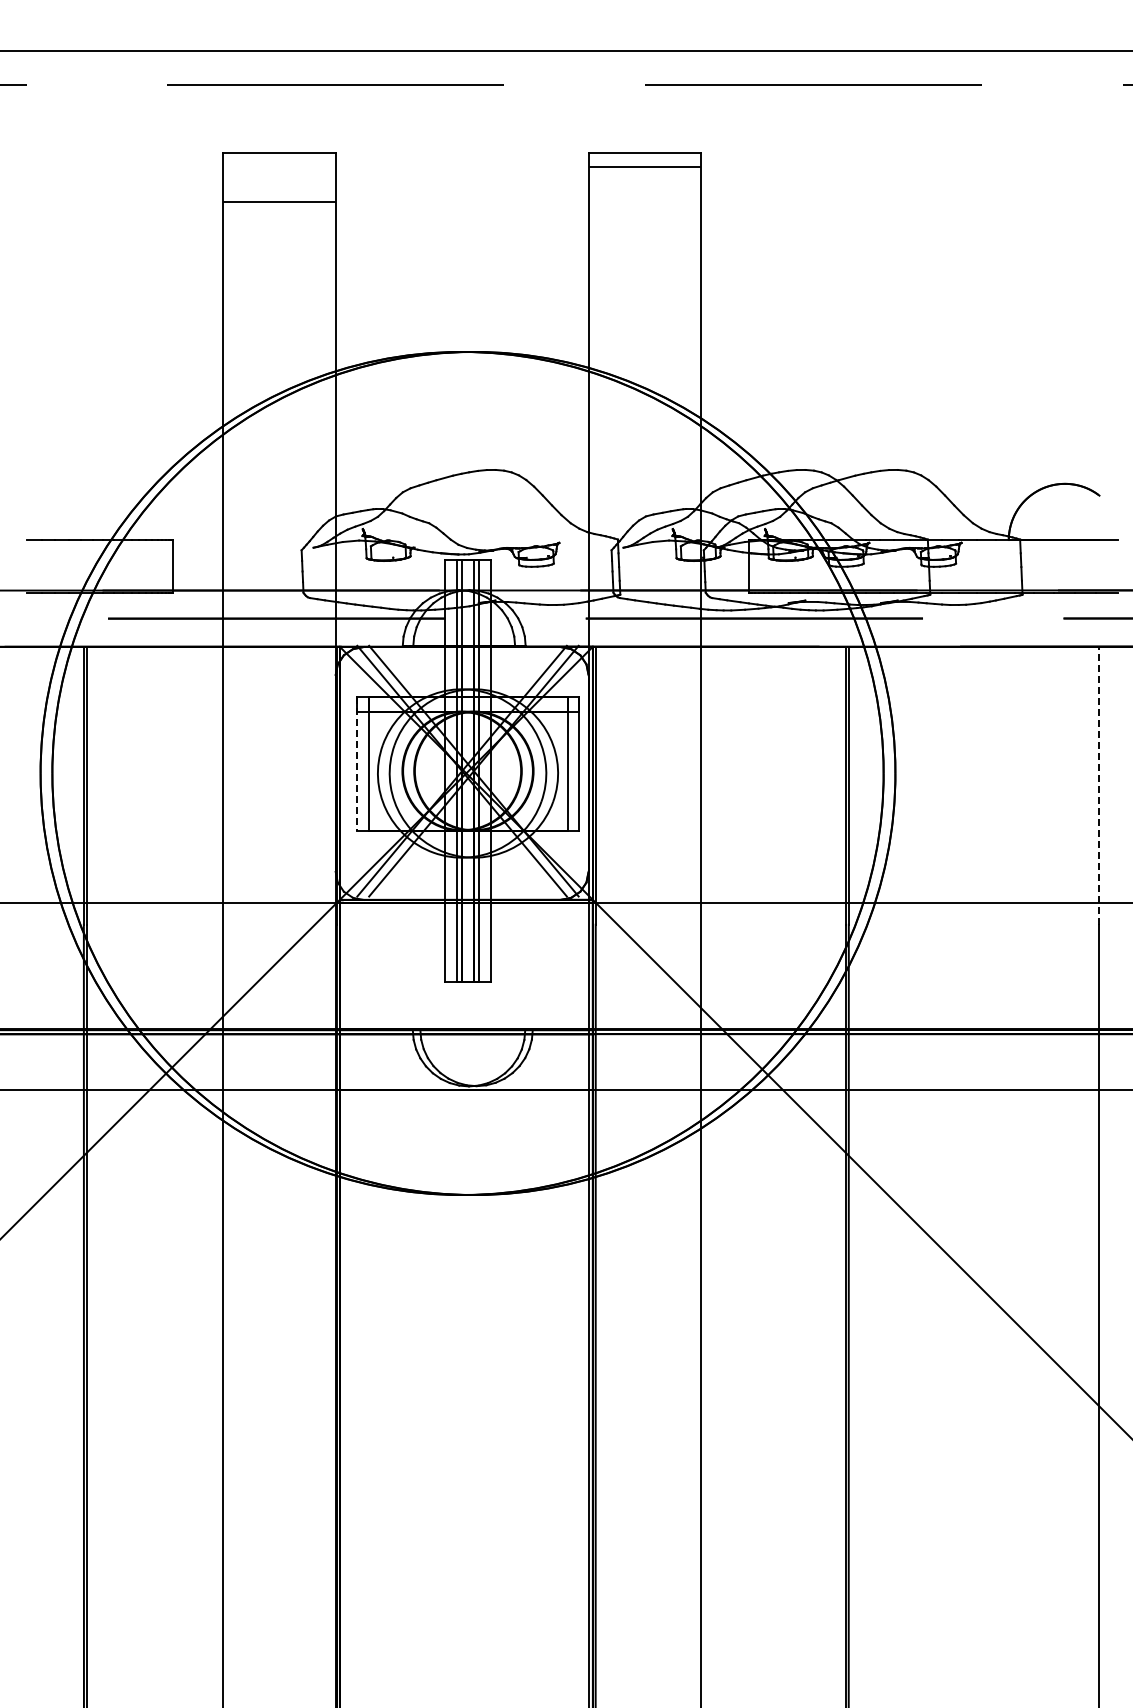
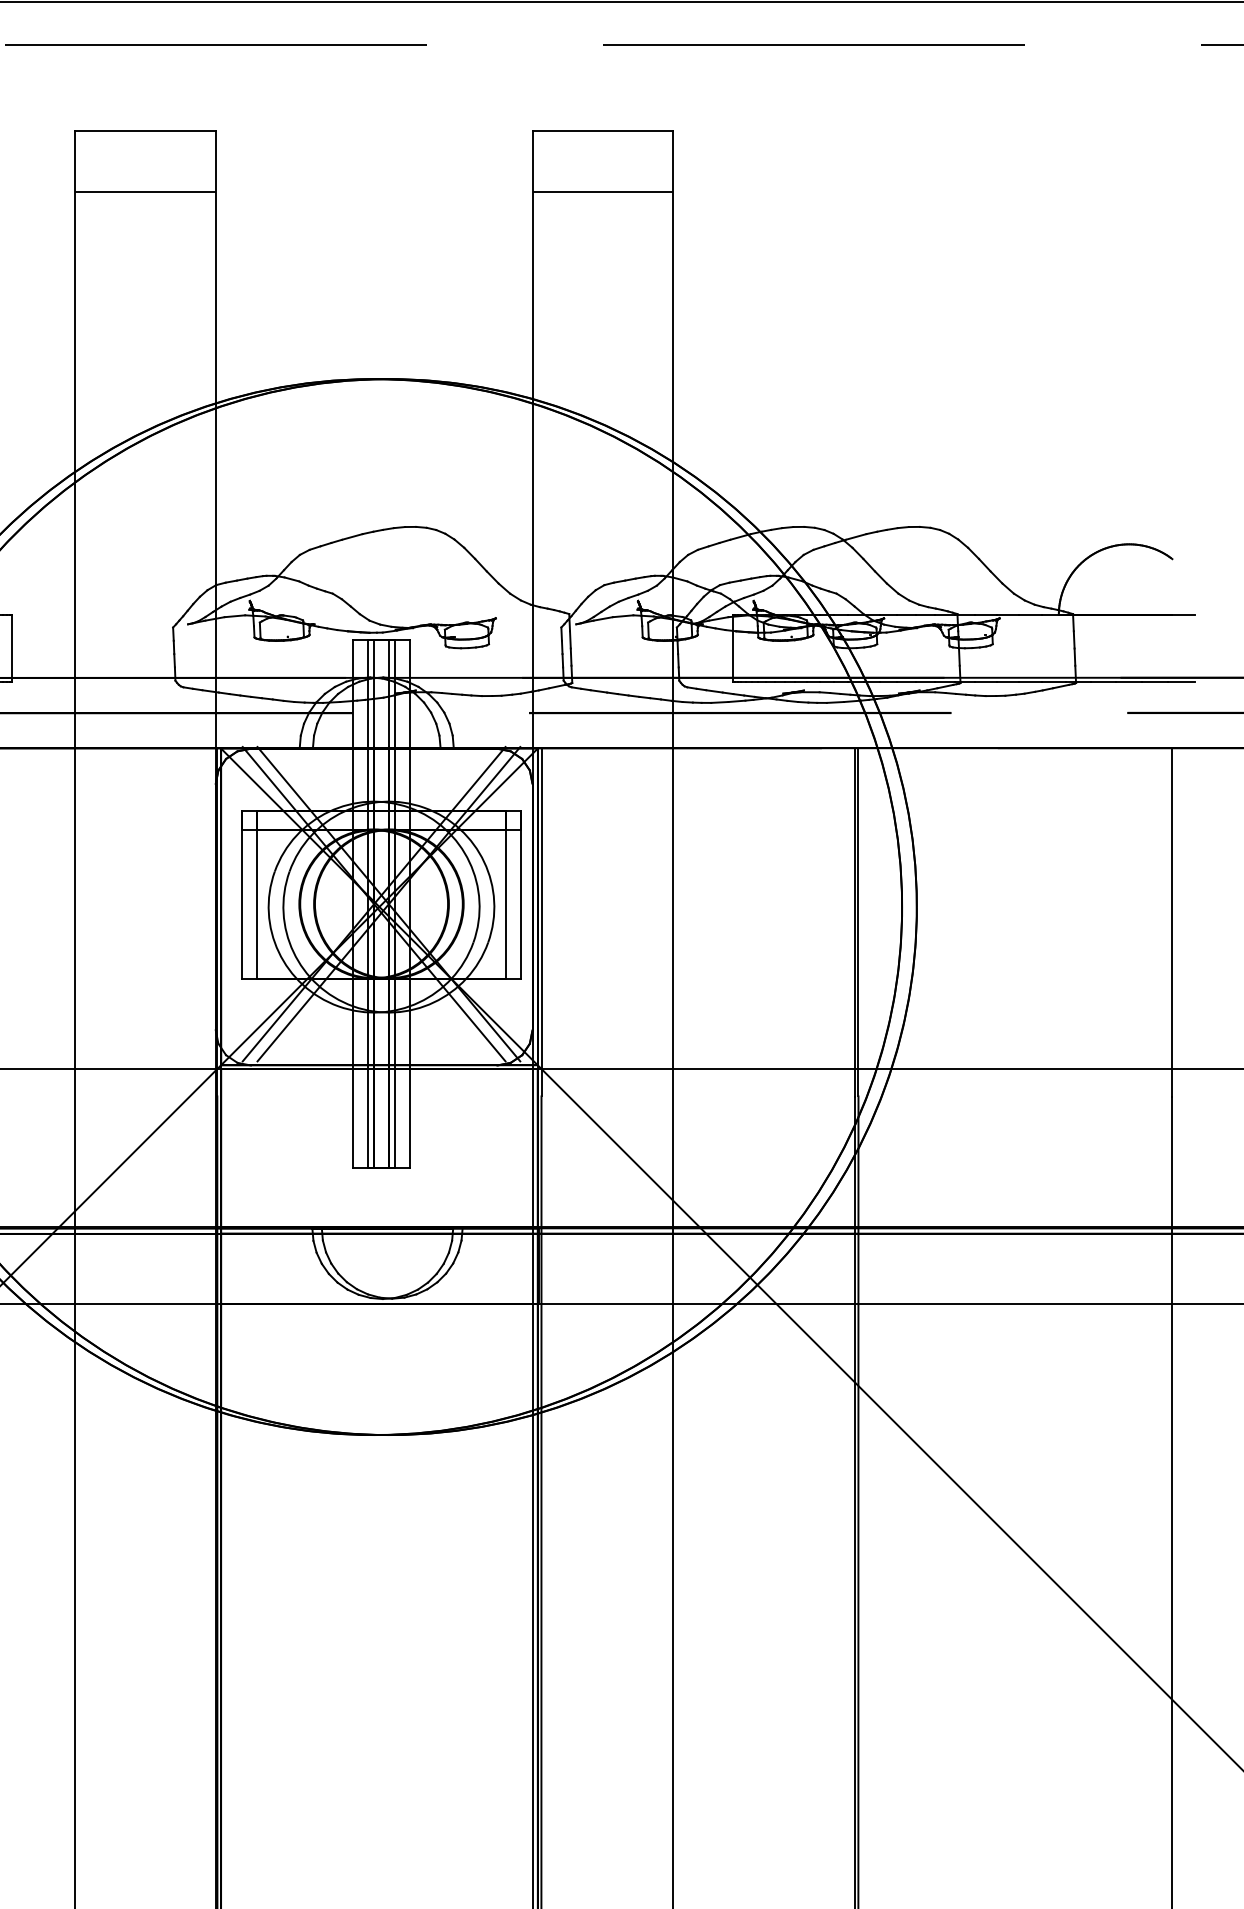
line: (644, 167) -> (602, 191), moved
line: (356, 763) -> (241, 894), dashed -> solid
line: (1098, 785) -> (1171, 922), dashed -> solid

